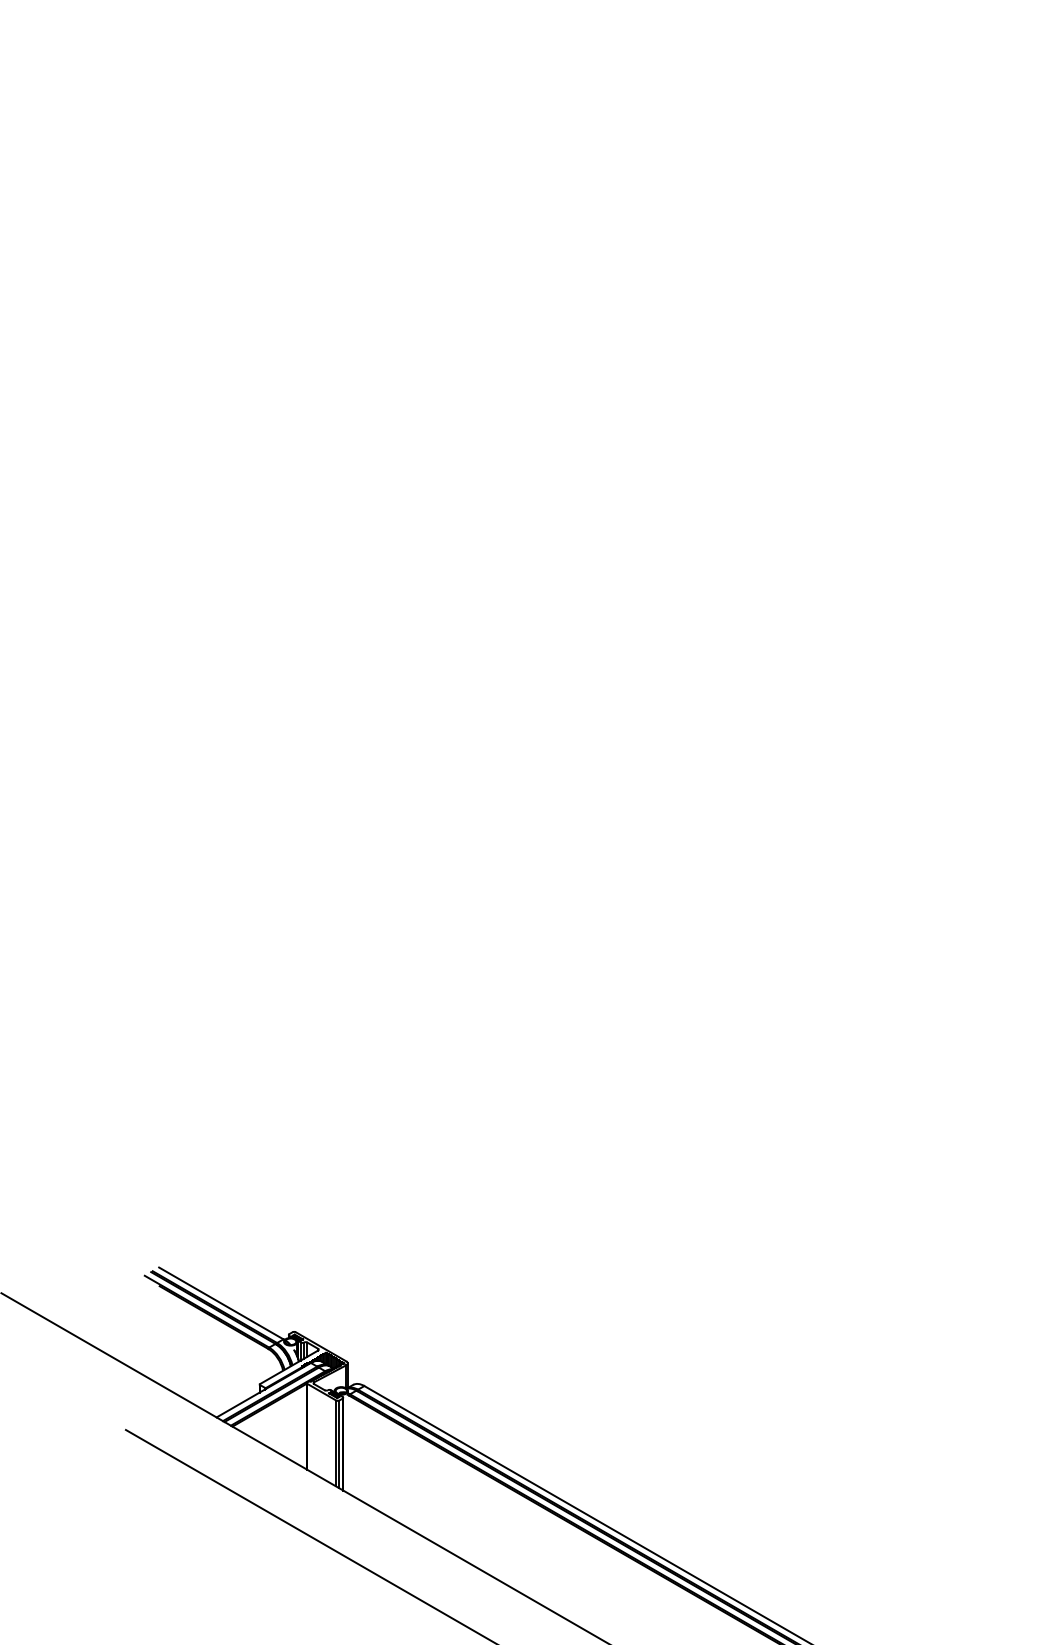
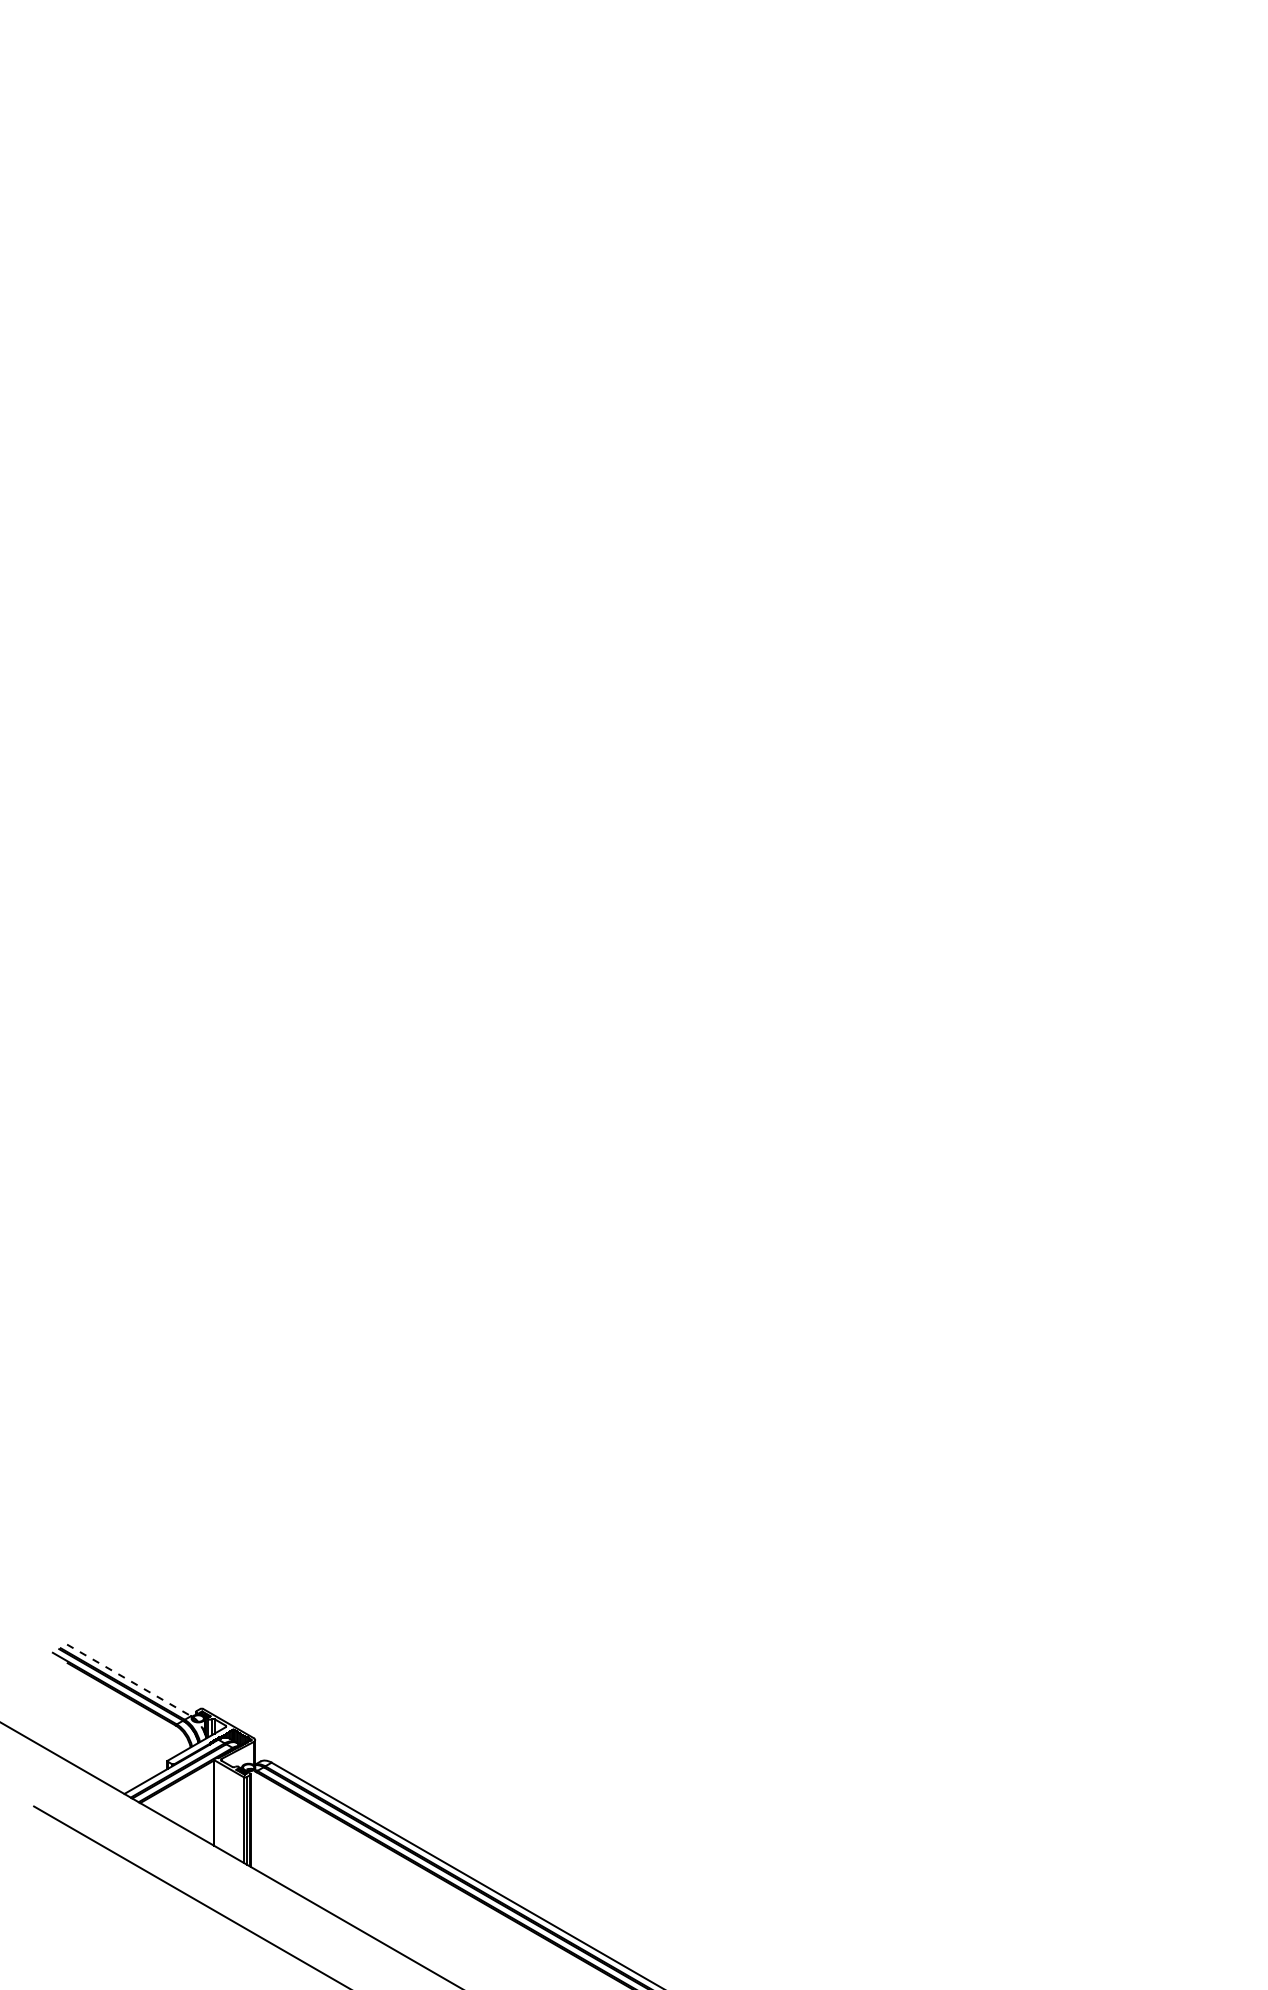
line: (221, 1303) -> (129, 1680), solid -> dashed

